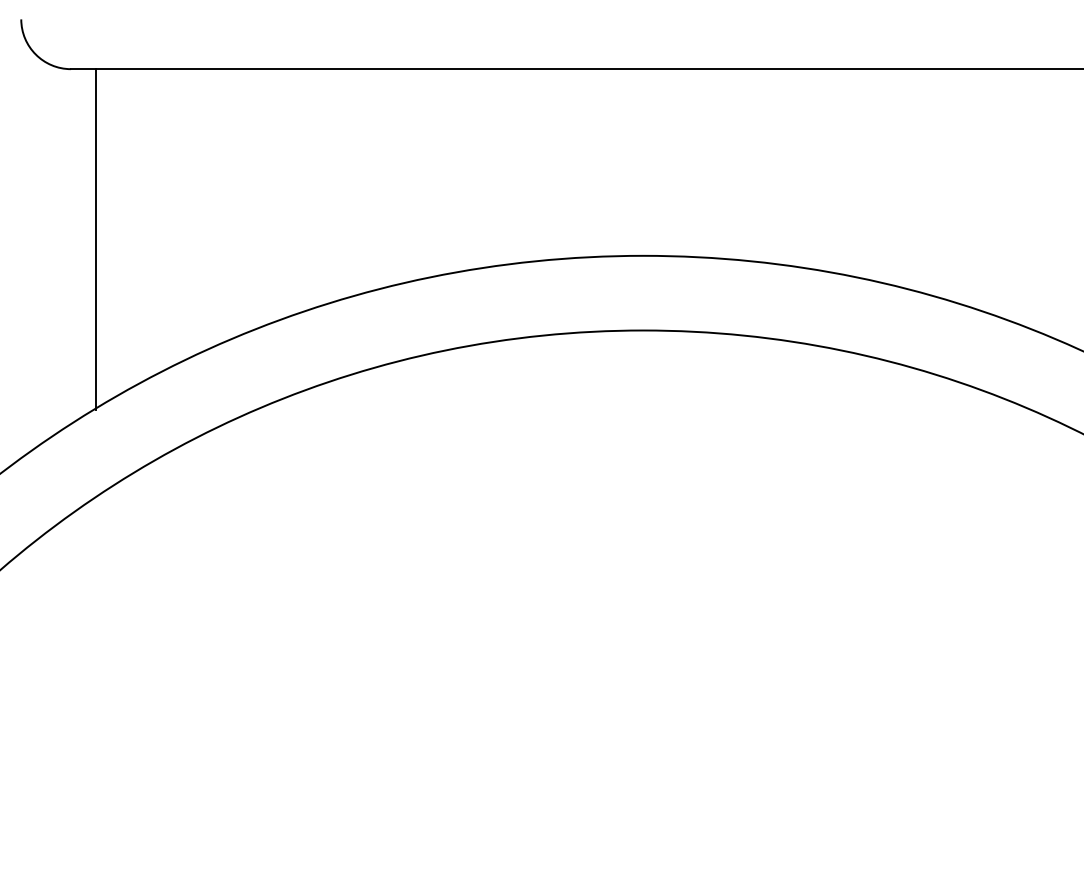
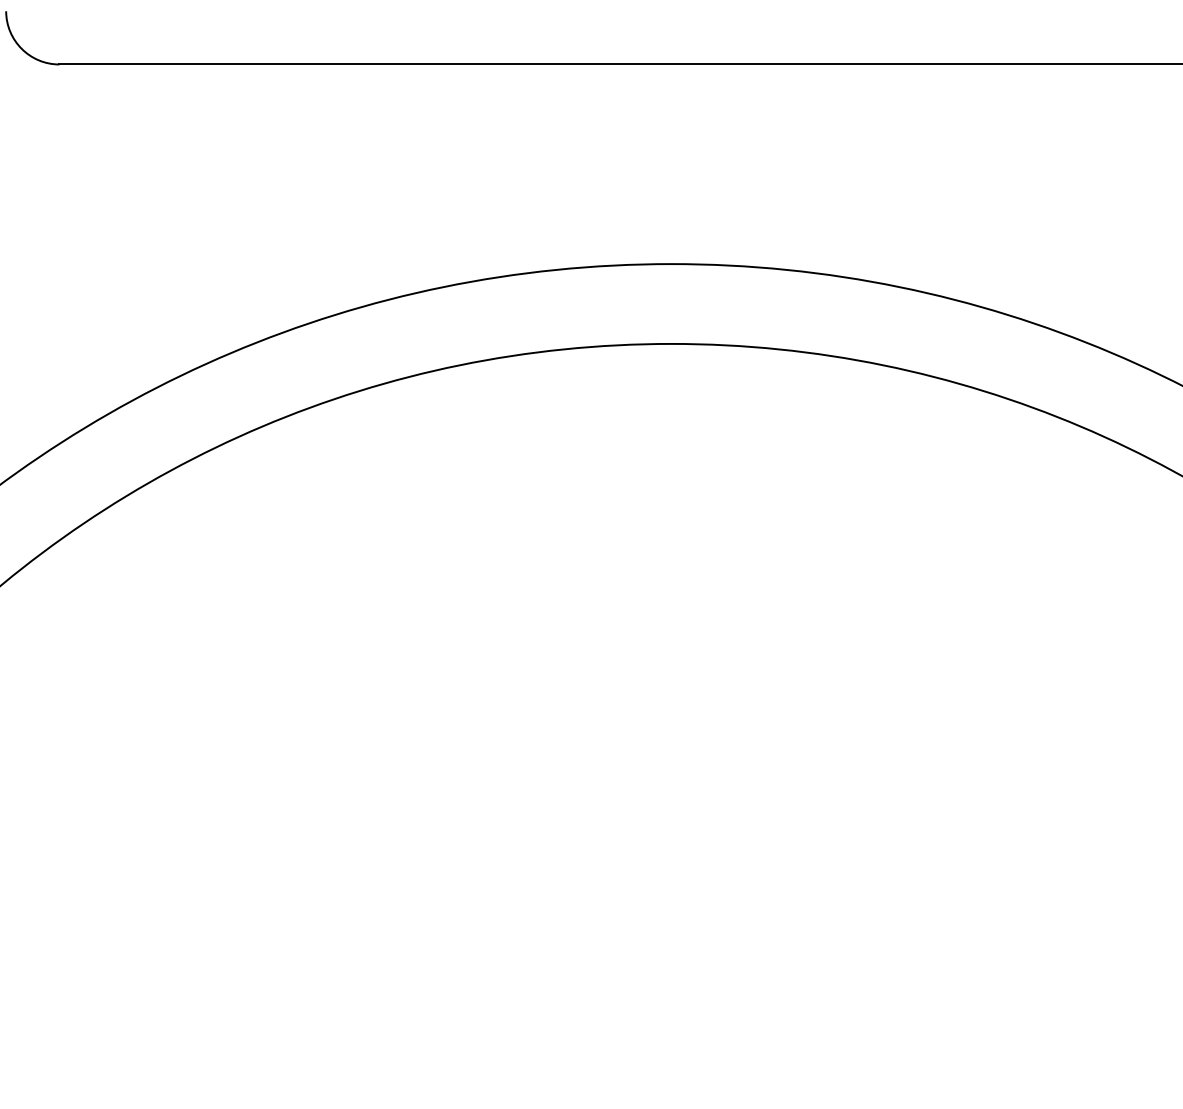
line: (96, 239) -> (86, 246), removed

